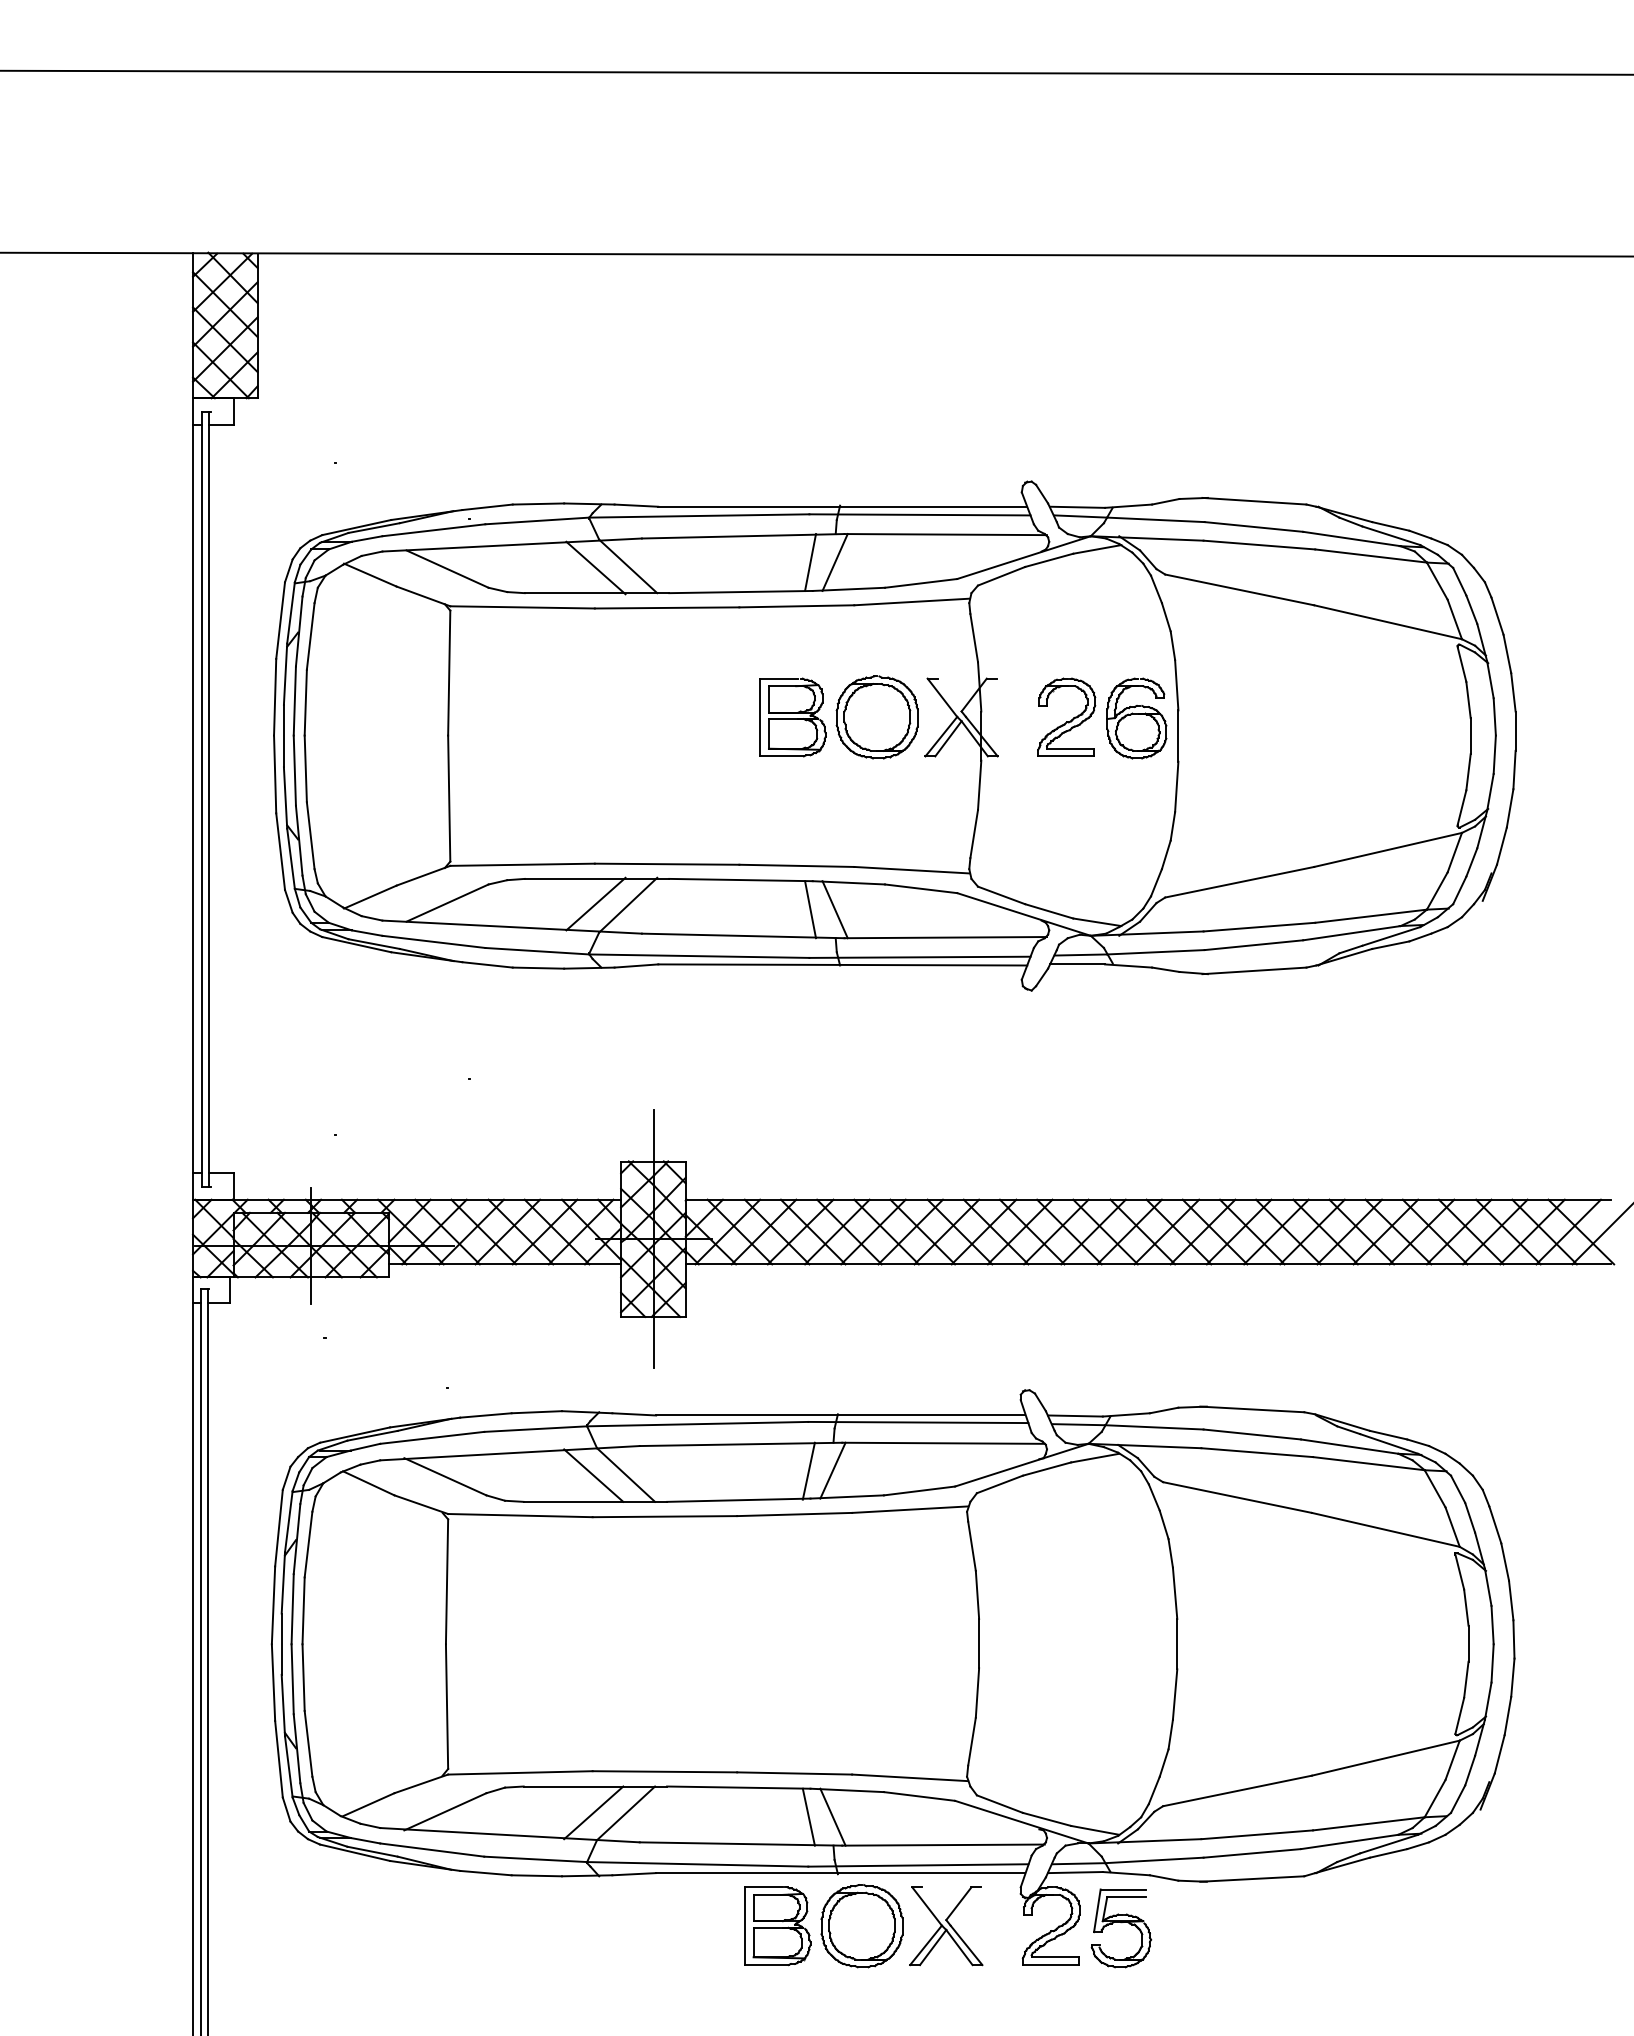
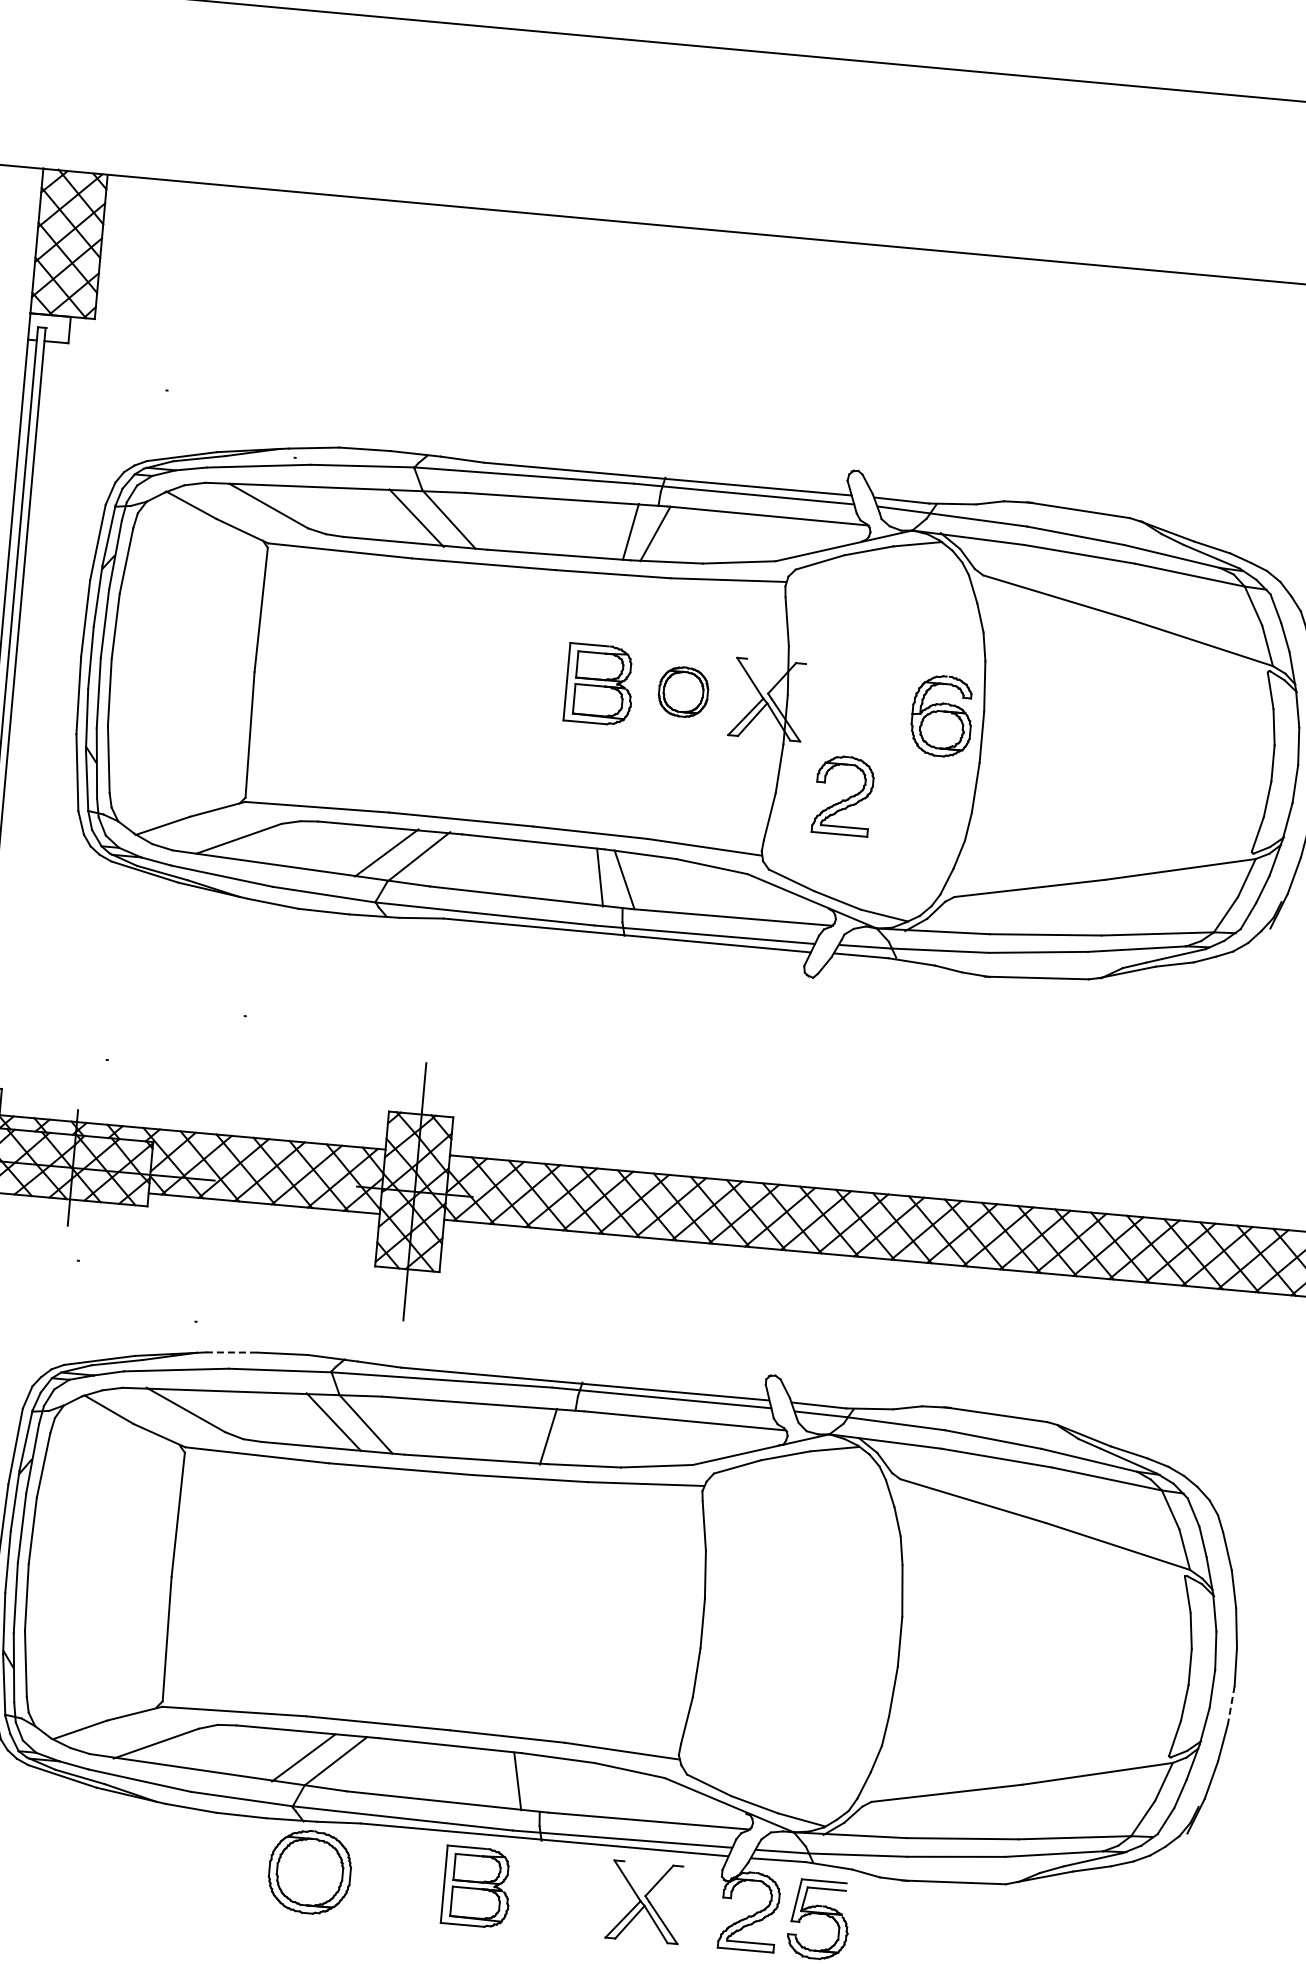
part: (1066, 716) -> (843, 794), moved
part: (876, 717) -> (682, 692), size x0.6
line: (485, 1415) -> (231, 1352), solid -> dashed
line: (832, 1470) -> (572, 1438), removed
line: (1512, 1678) -> (1230, 1705), solid -> dashed
line: (832, 1816) -> (541, 1782), removed
part: (861, 1926) -> (309, 1872), moved

